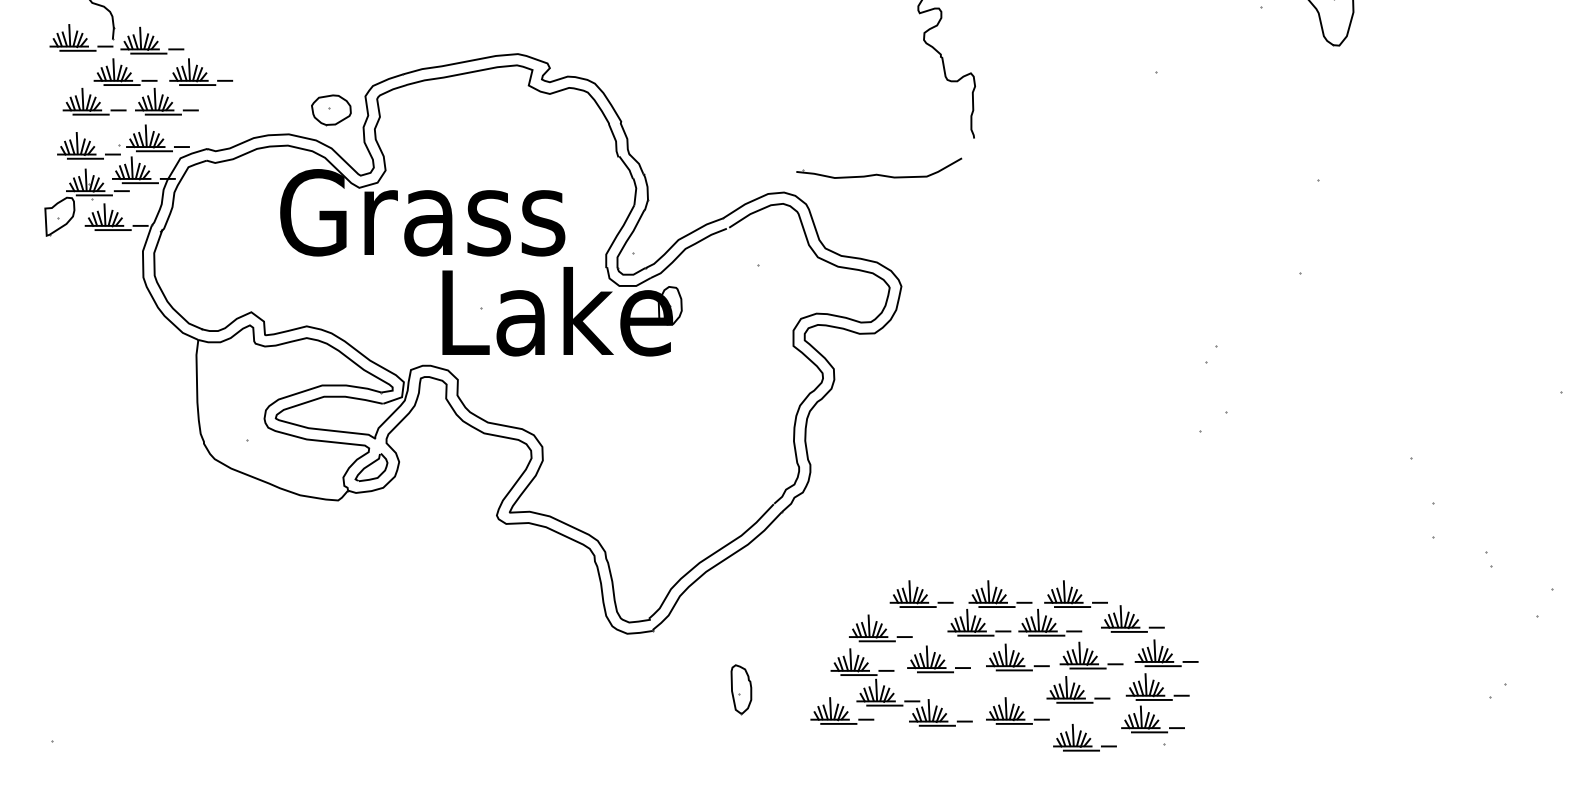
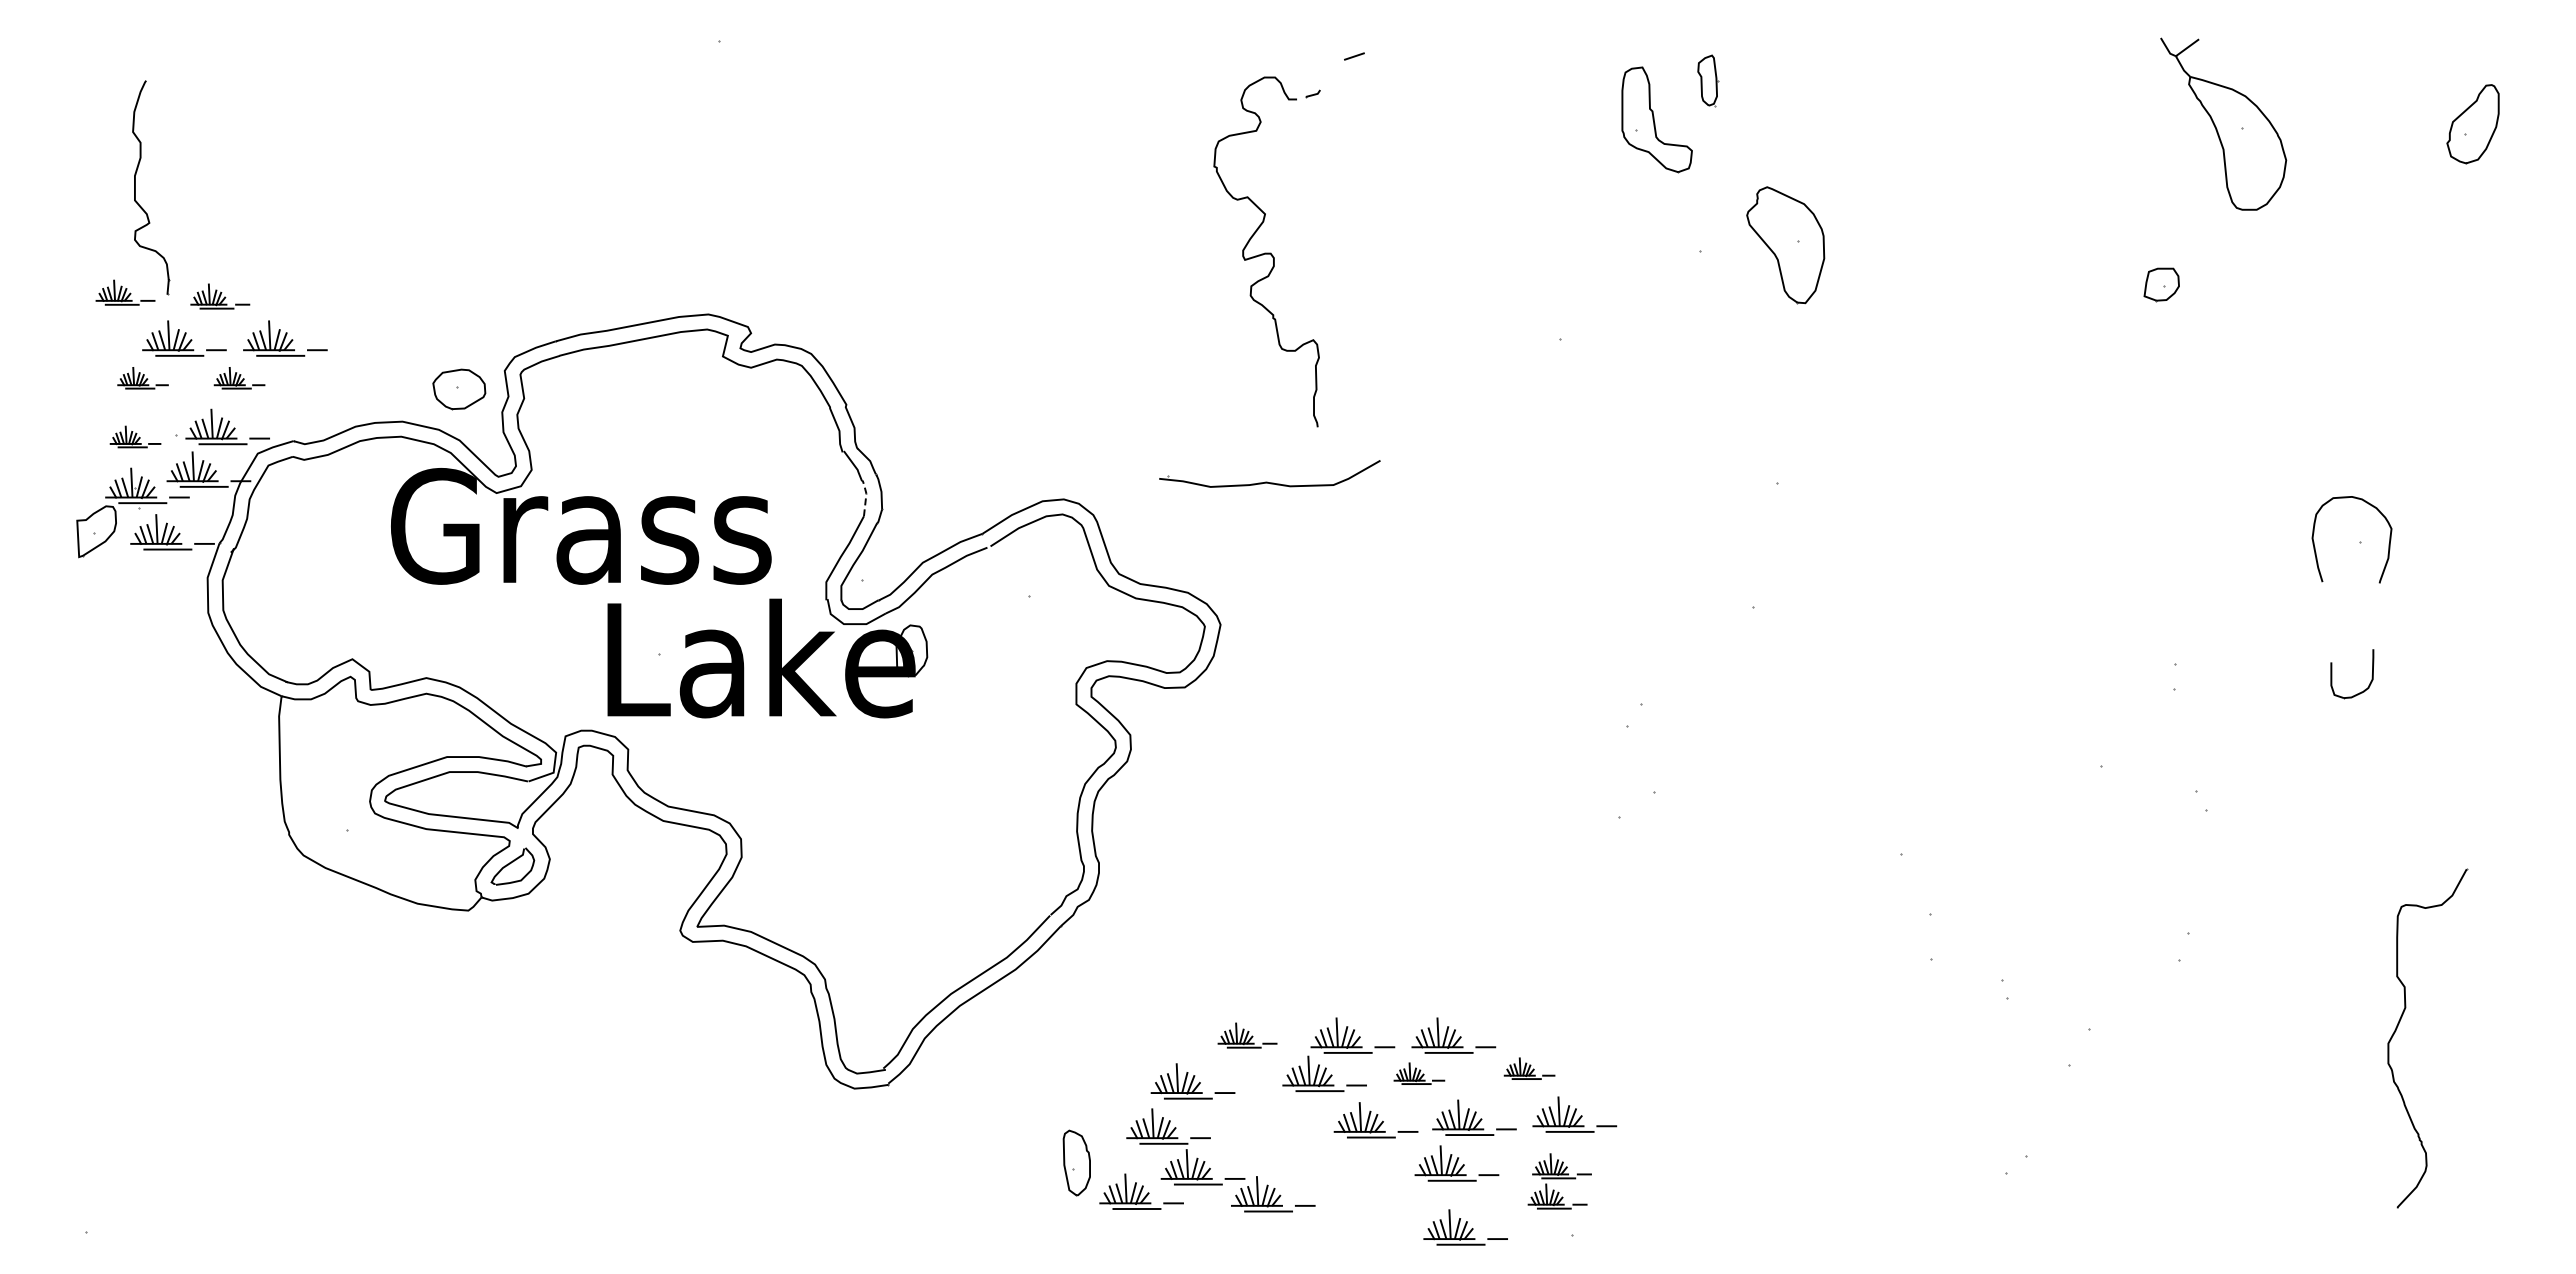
part: (81, 37) -> (125, 292), size x0.7
part: (152, 40) -> (220, 296), size x0.7
part: (94, 102) -> (142, 378), size x0.6
part: (166, 102) -> (239, 378), size x0.6
part: (88, 145) -> (135, 436), size x0.6
part: (877, 173) -> (1267, 481), moved
line: (636, 190) -> (866, 496), solid -> dashed
part: (921, 593) -> (1247, 1035), size x0.7
part: (1132, 618) -> (1529, 1068), size x0.6
part: (1050, 622) -> (1419, 1073), size x0.6
part: (938, 659) -> (1270, 1122), removed
part: (741, 689) -> (1076, 1162), moved
part: (1155, 703) -> (1559, 1181), size x0.7
part: (1017, 710) -> (1375, 1191), removed

